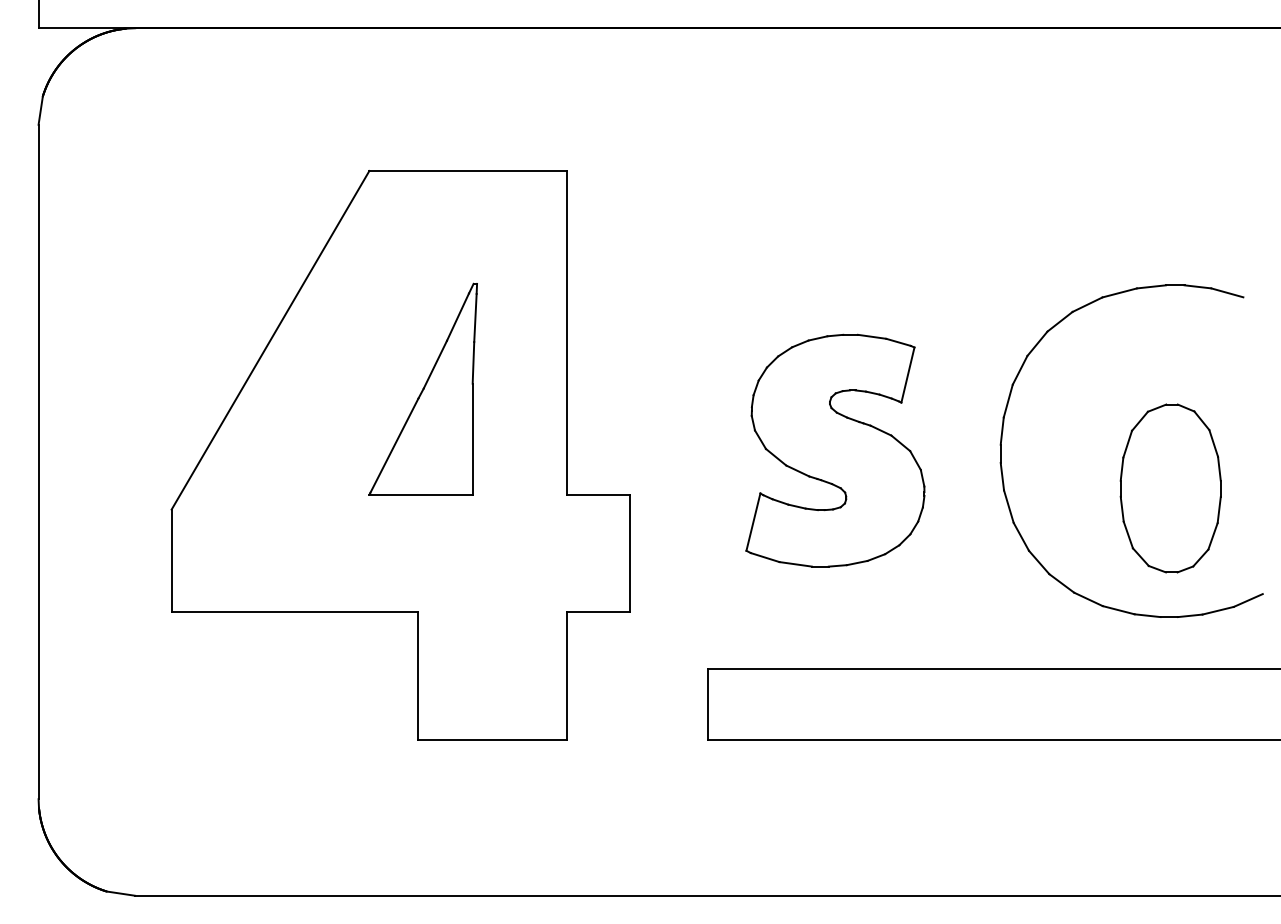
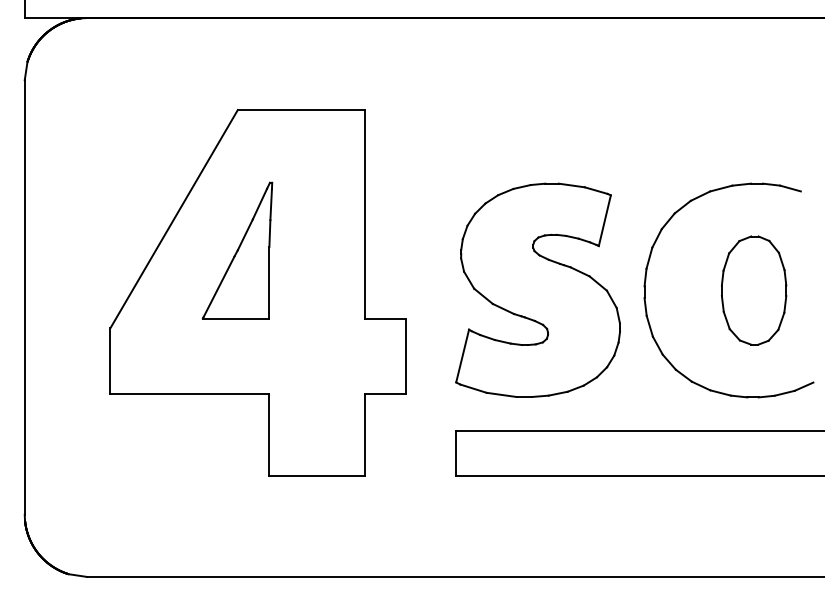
part: (423, 389) -> (237, 250), moved
part: (834, 449) -> (537, 289), size x1.43
part: (1169, 488) -> (753, 290), moved

